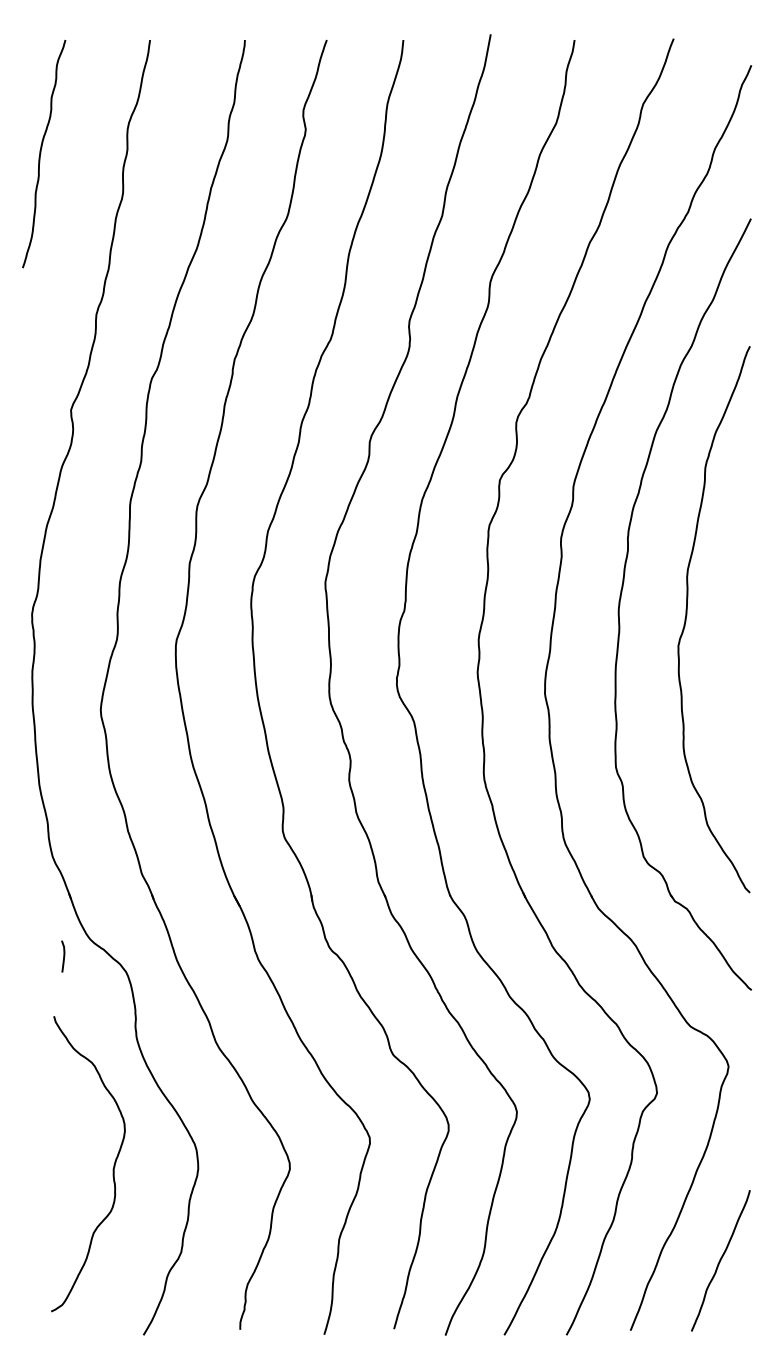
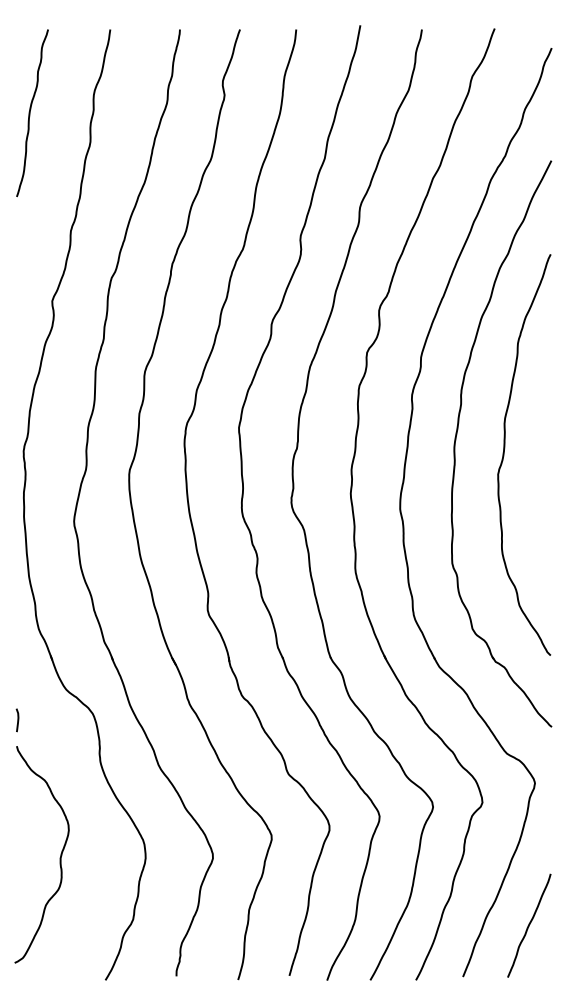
curve: (63, 956) -> (17, 720), moved
curve: (112, 1167) -> (59, 857), moved

